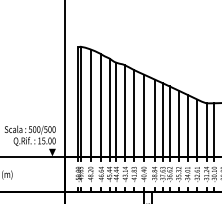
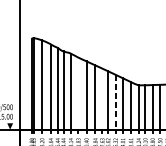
line: (134, 113) -> (78, 93), removed
line: (162, 120) -> (102, 99), removed
line: (178, 124) -> (115, 102), solid -> dashed

